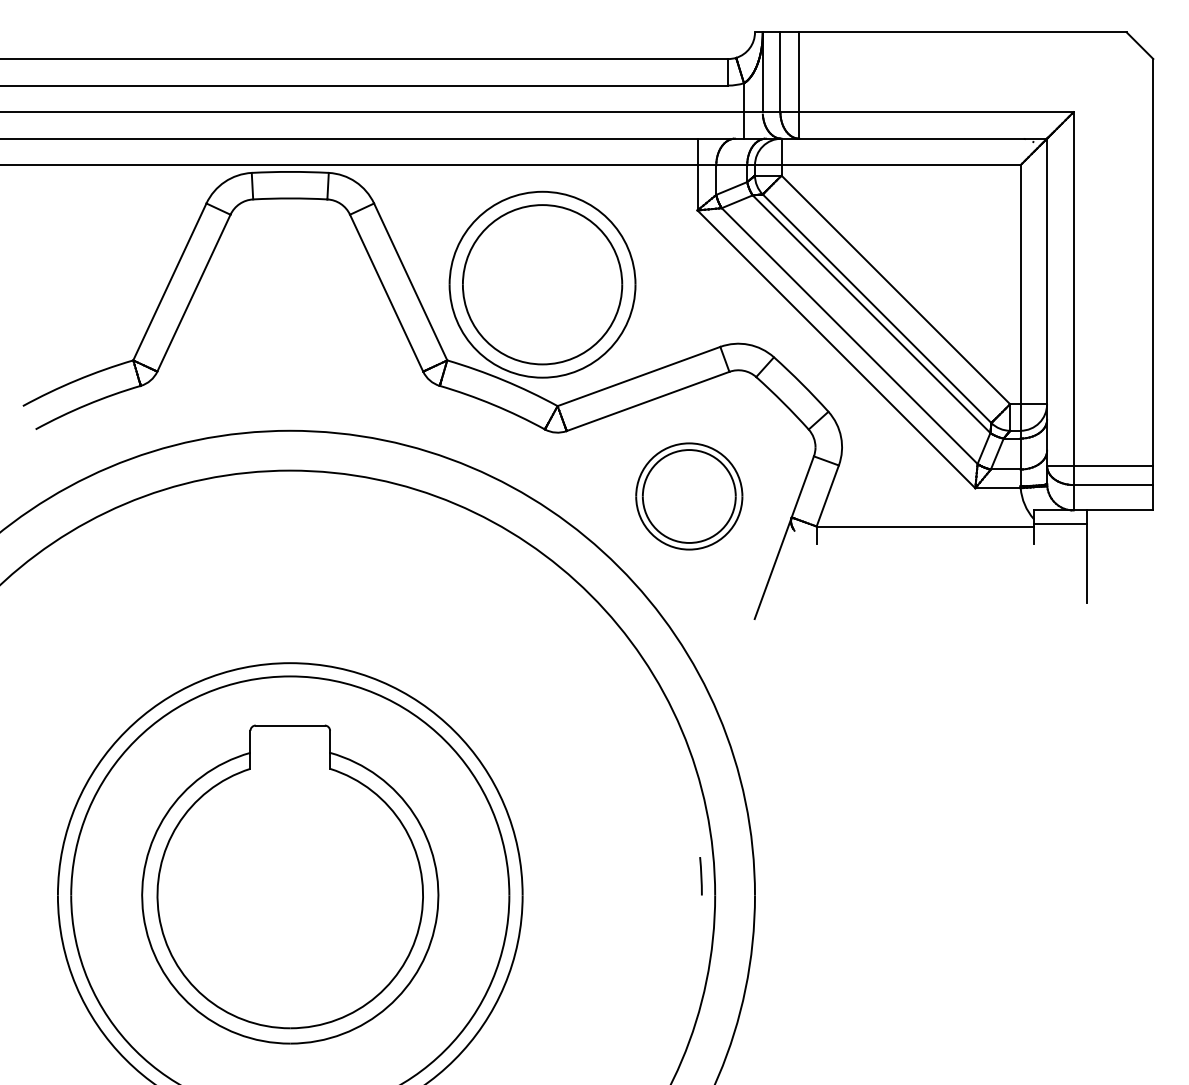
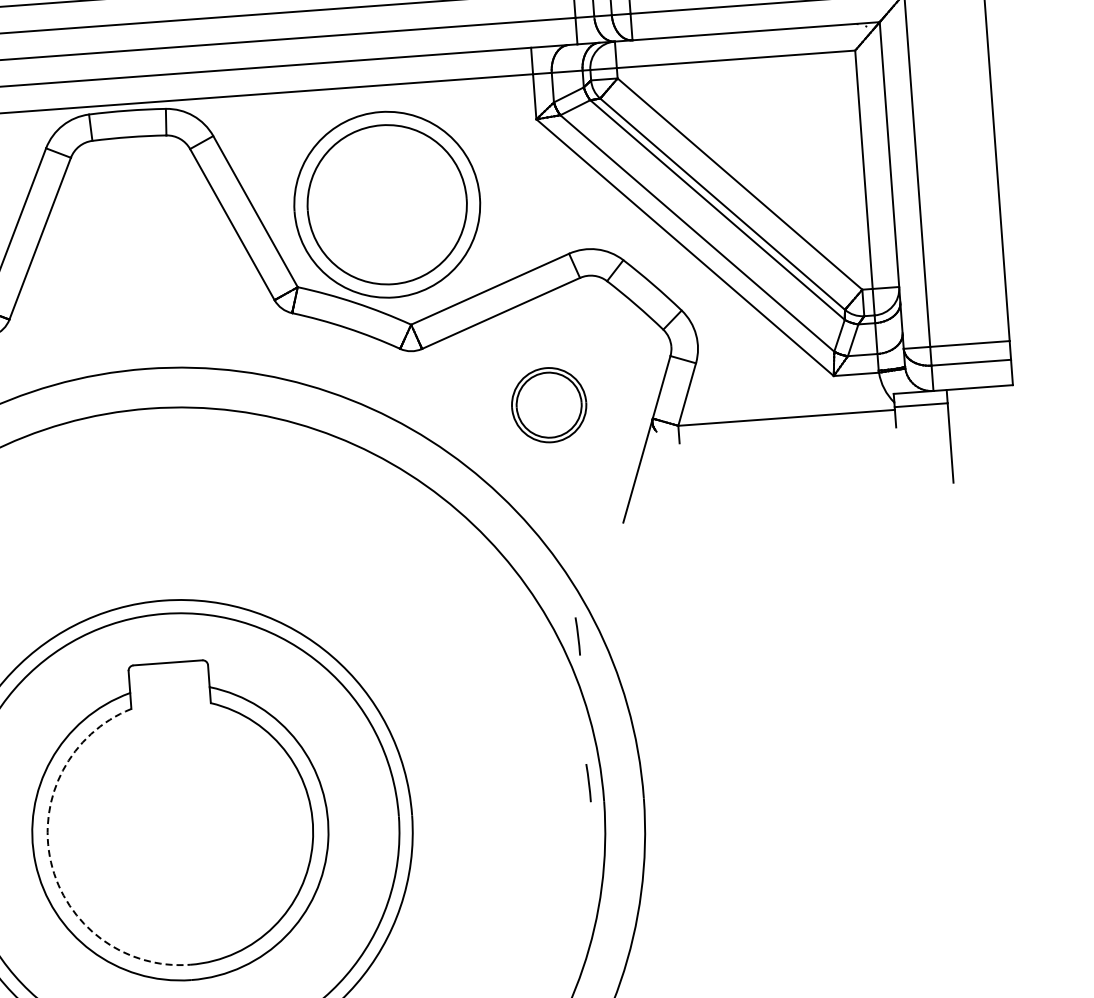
part: (689, 496) -> (549, 405), size x0.7
line: (700, 729) -> (577, 636), added
arc: (159, 915) -> (51, 861), solid -> dashed

